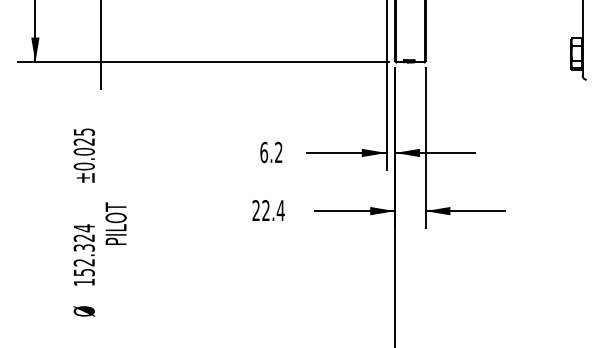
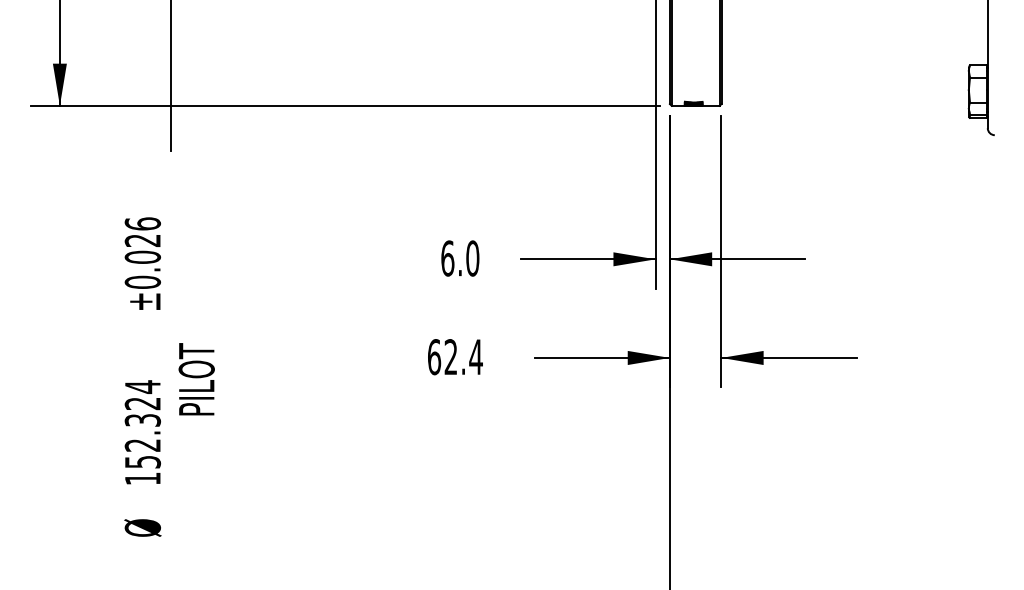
text: (83, 131) -> (141, 222), ±0.025 -> ±0.026
text: (278, 152) -> (472, 258), 6.2 -> 6.0
text: (256, 210) -> (434, 356), 22.4 -> 62.4

